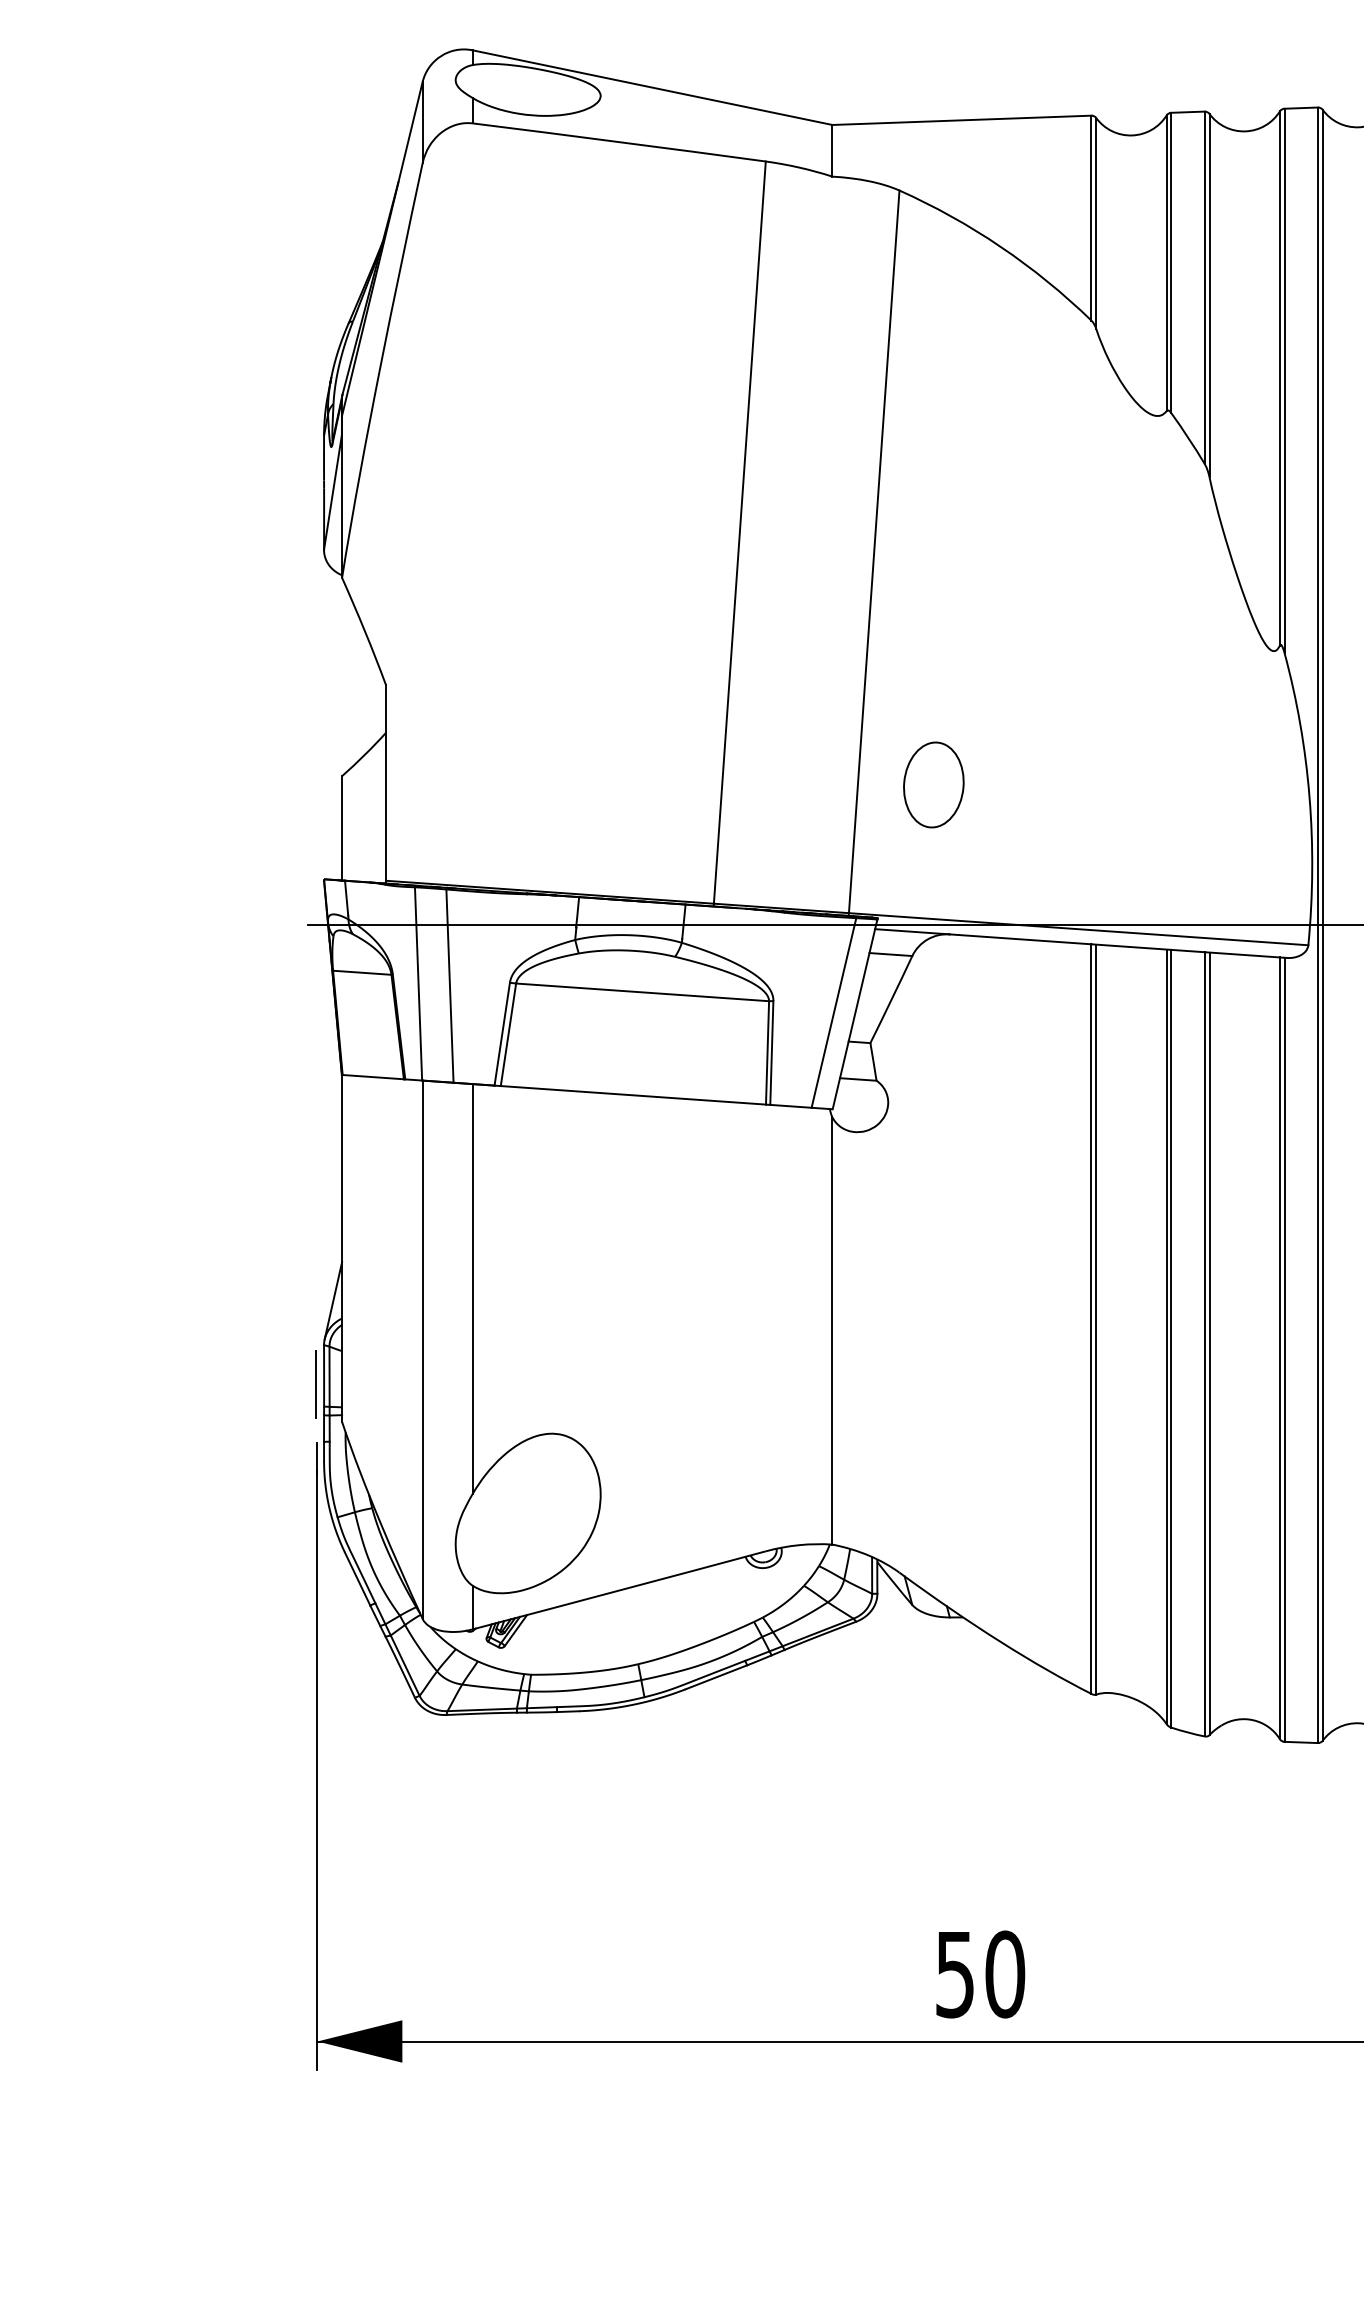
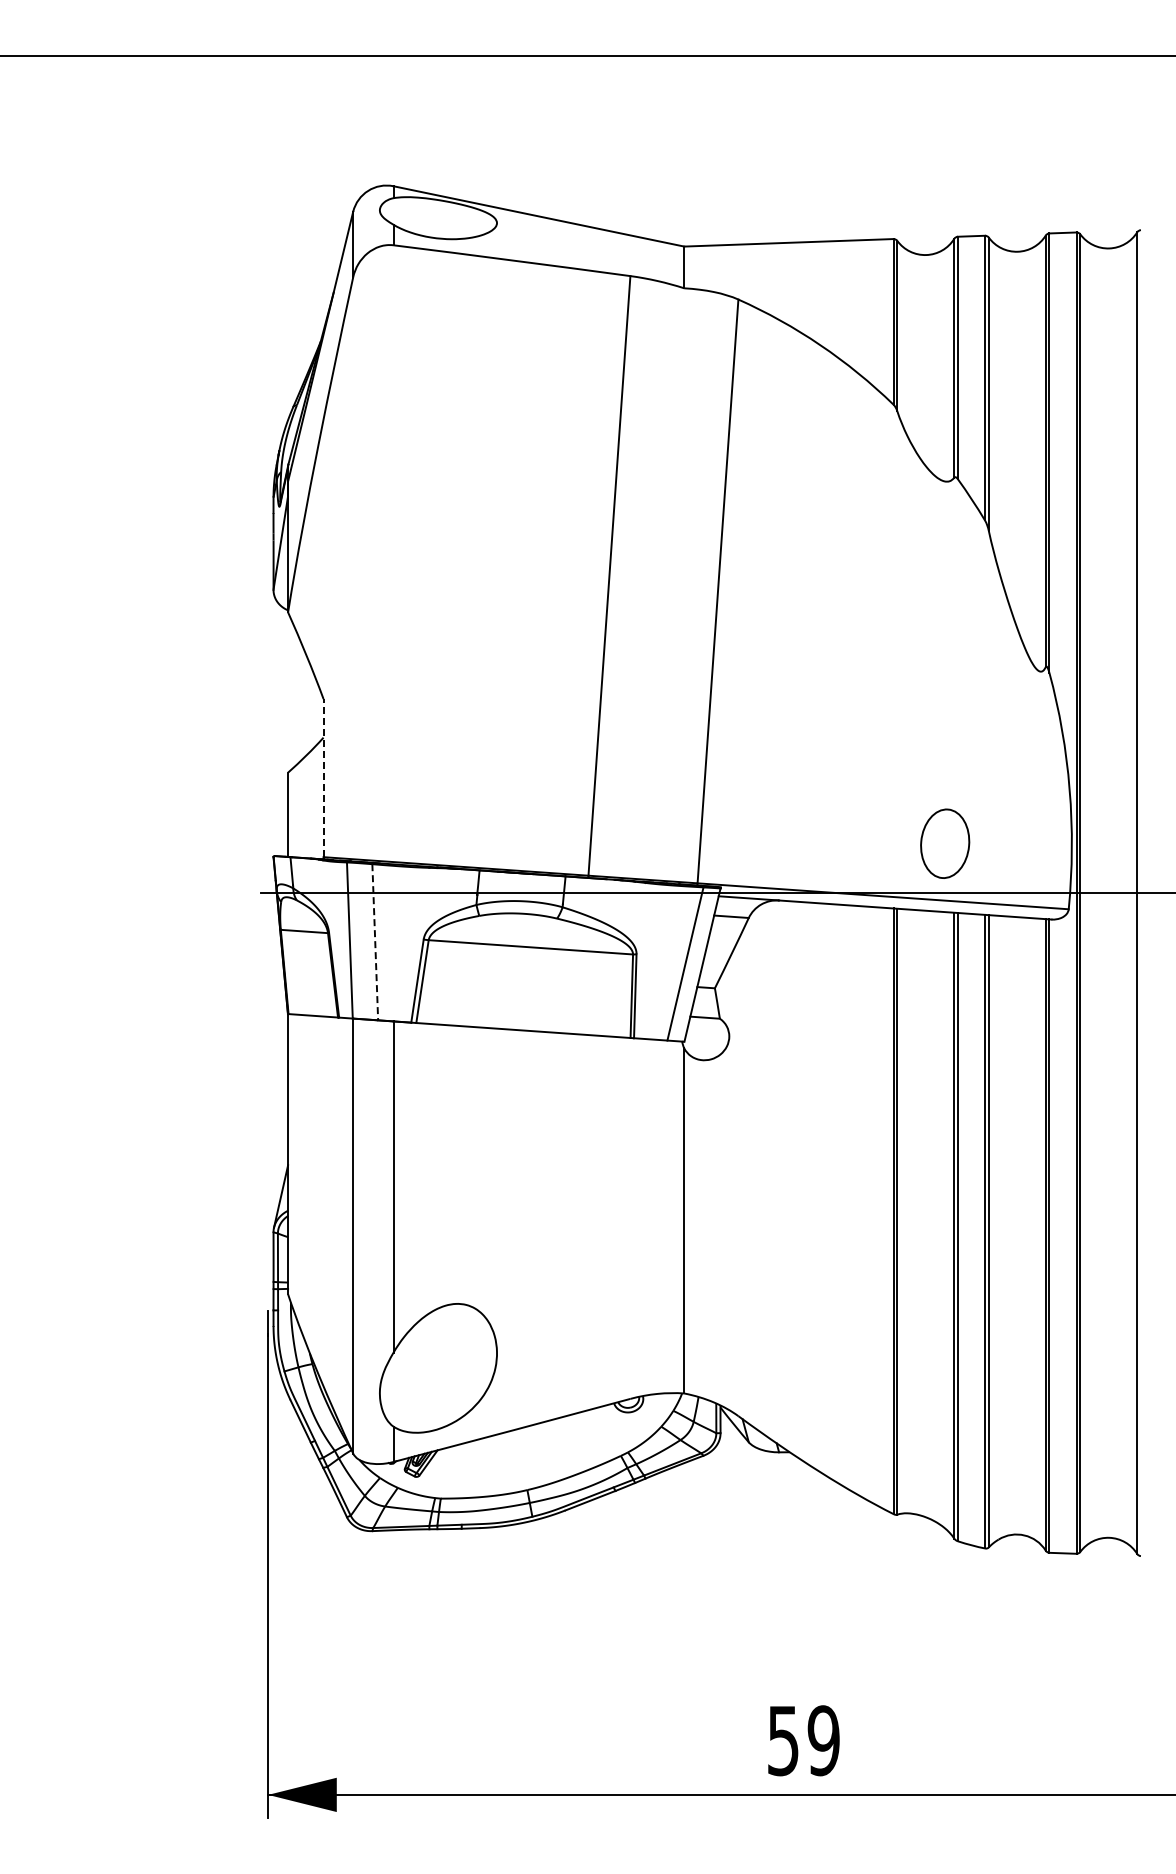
line: (385, 782) -> (323, 777), solid -> dashed
part: (934, 784) -> (945, 843), moved
line: (450, 986) -> (375, 942), solid -> dashed
line: (315, 1383) -> (266, 1263), removed
text: (1004, 1974) -> (823, 1740), 50 -> 59

